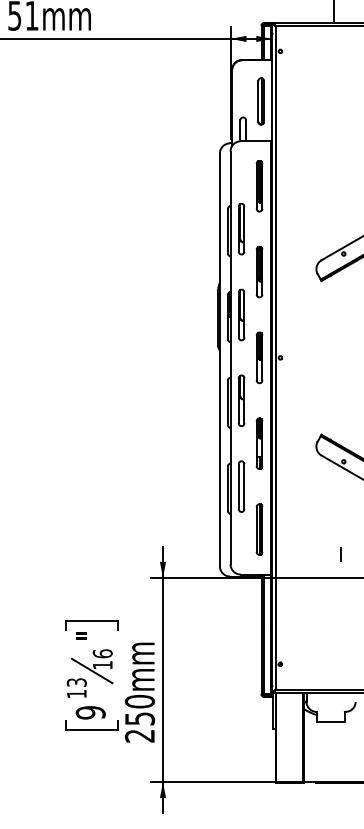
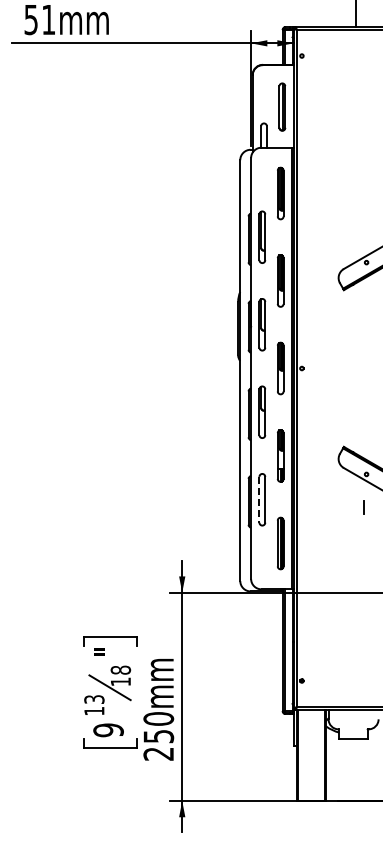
line: (238, 486) -> (259, 499), solid -> dashed
line: (340, 554) -> (363, 507), moved
text: (102, 653) -> (120, 669), 16 -> 18

